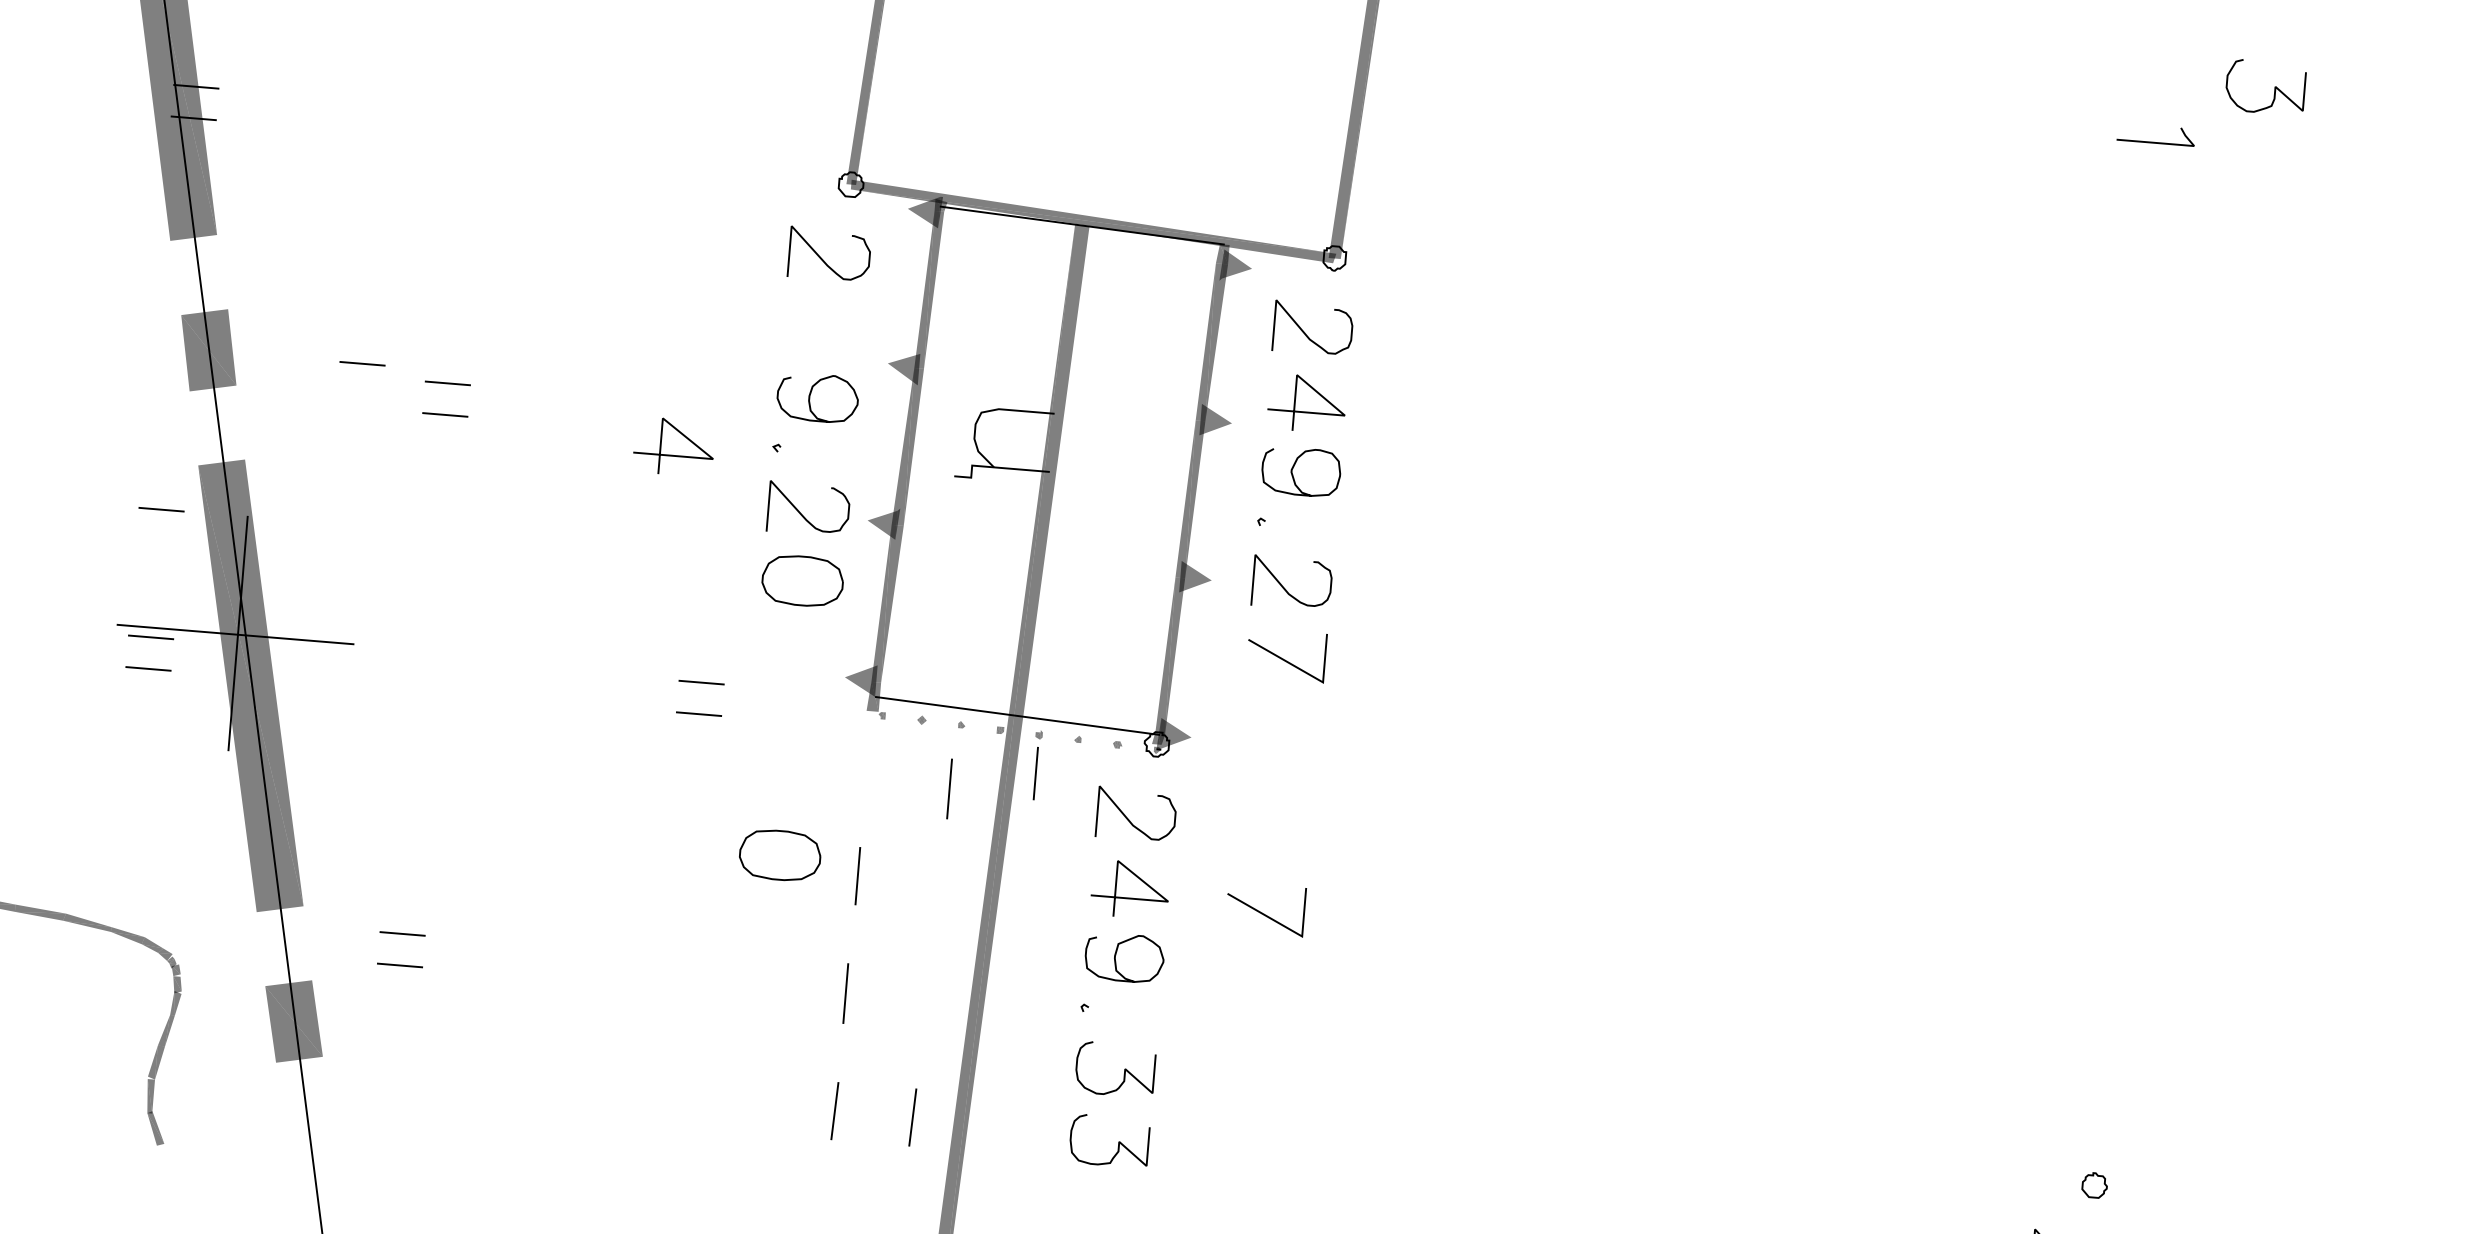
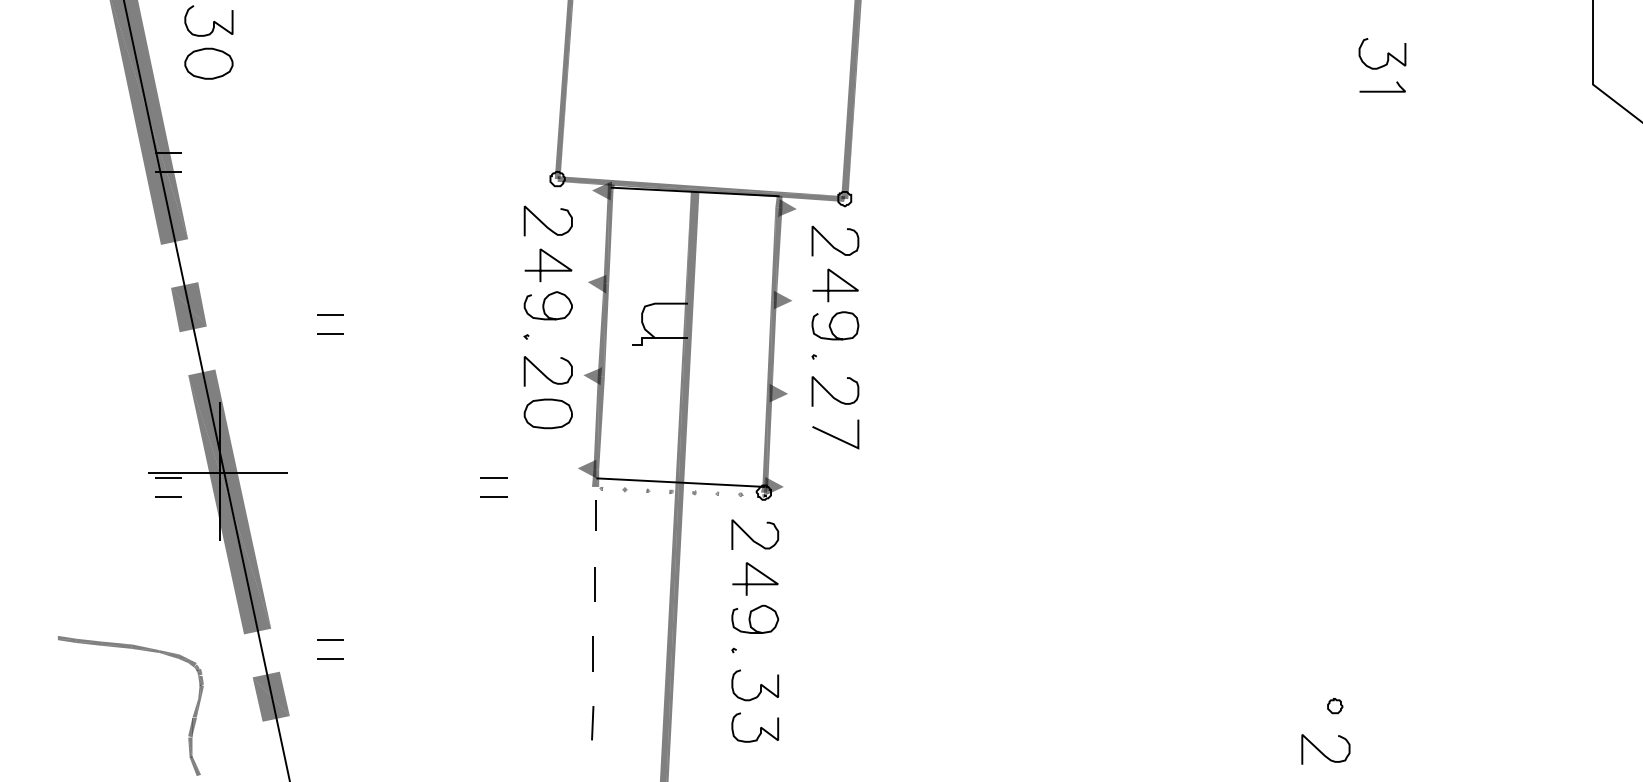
line: (2155, 140) -> (1382, 90), moved
line: (362, 363) -> (279, 307), removed
line: (673, 453) -> (548, 269), moved
line: (161, 508) -> (168, 402), removed
line: (1034, 773) -> (595, 515), moved
line: (947, 788) -> (643, 528), removed
part: (778, 854) -> (547, 575), removed
line: (1265, 913) -> (835, 586), removed
line: (912, 1117) -> (638, 723), removed

